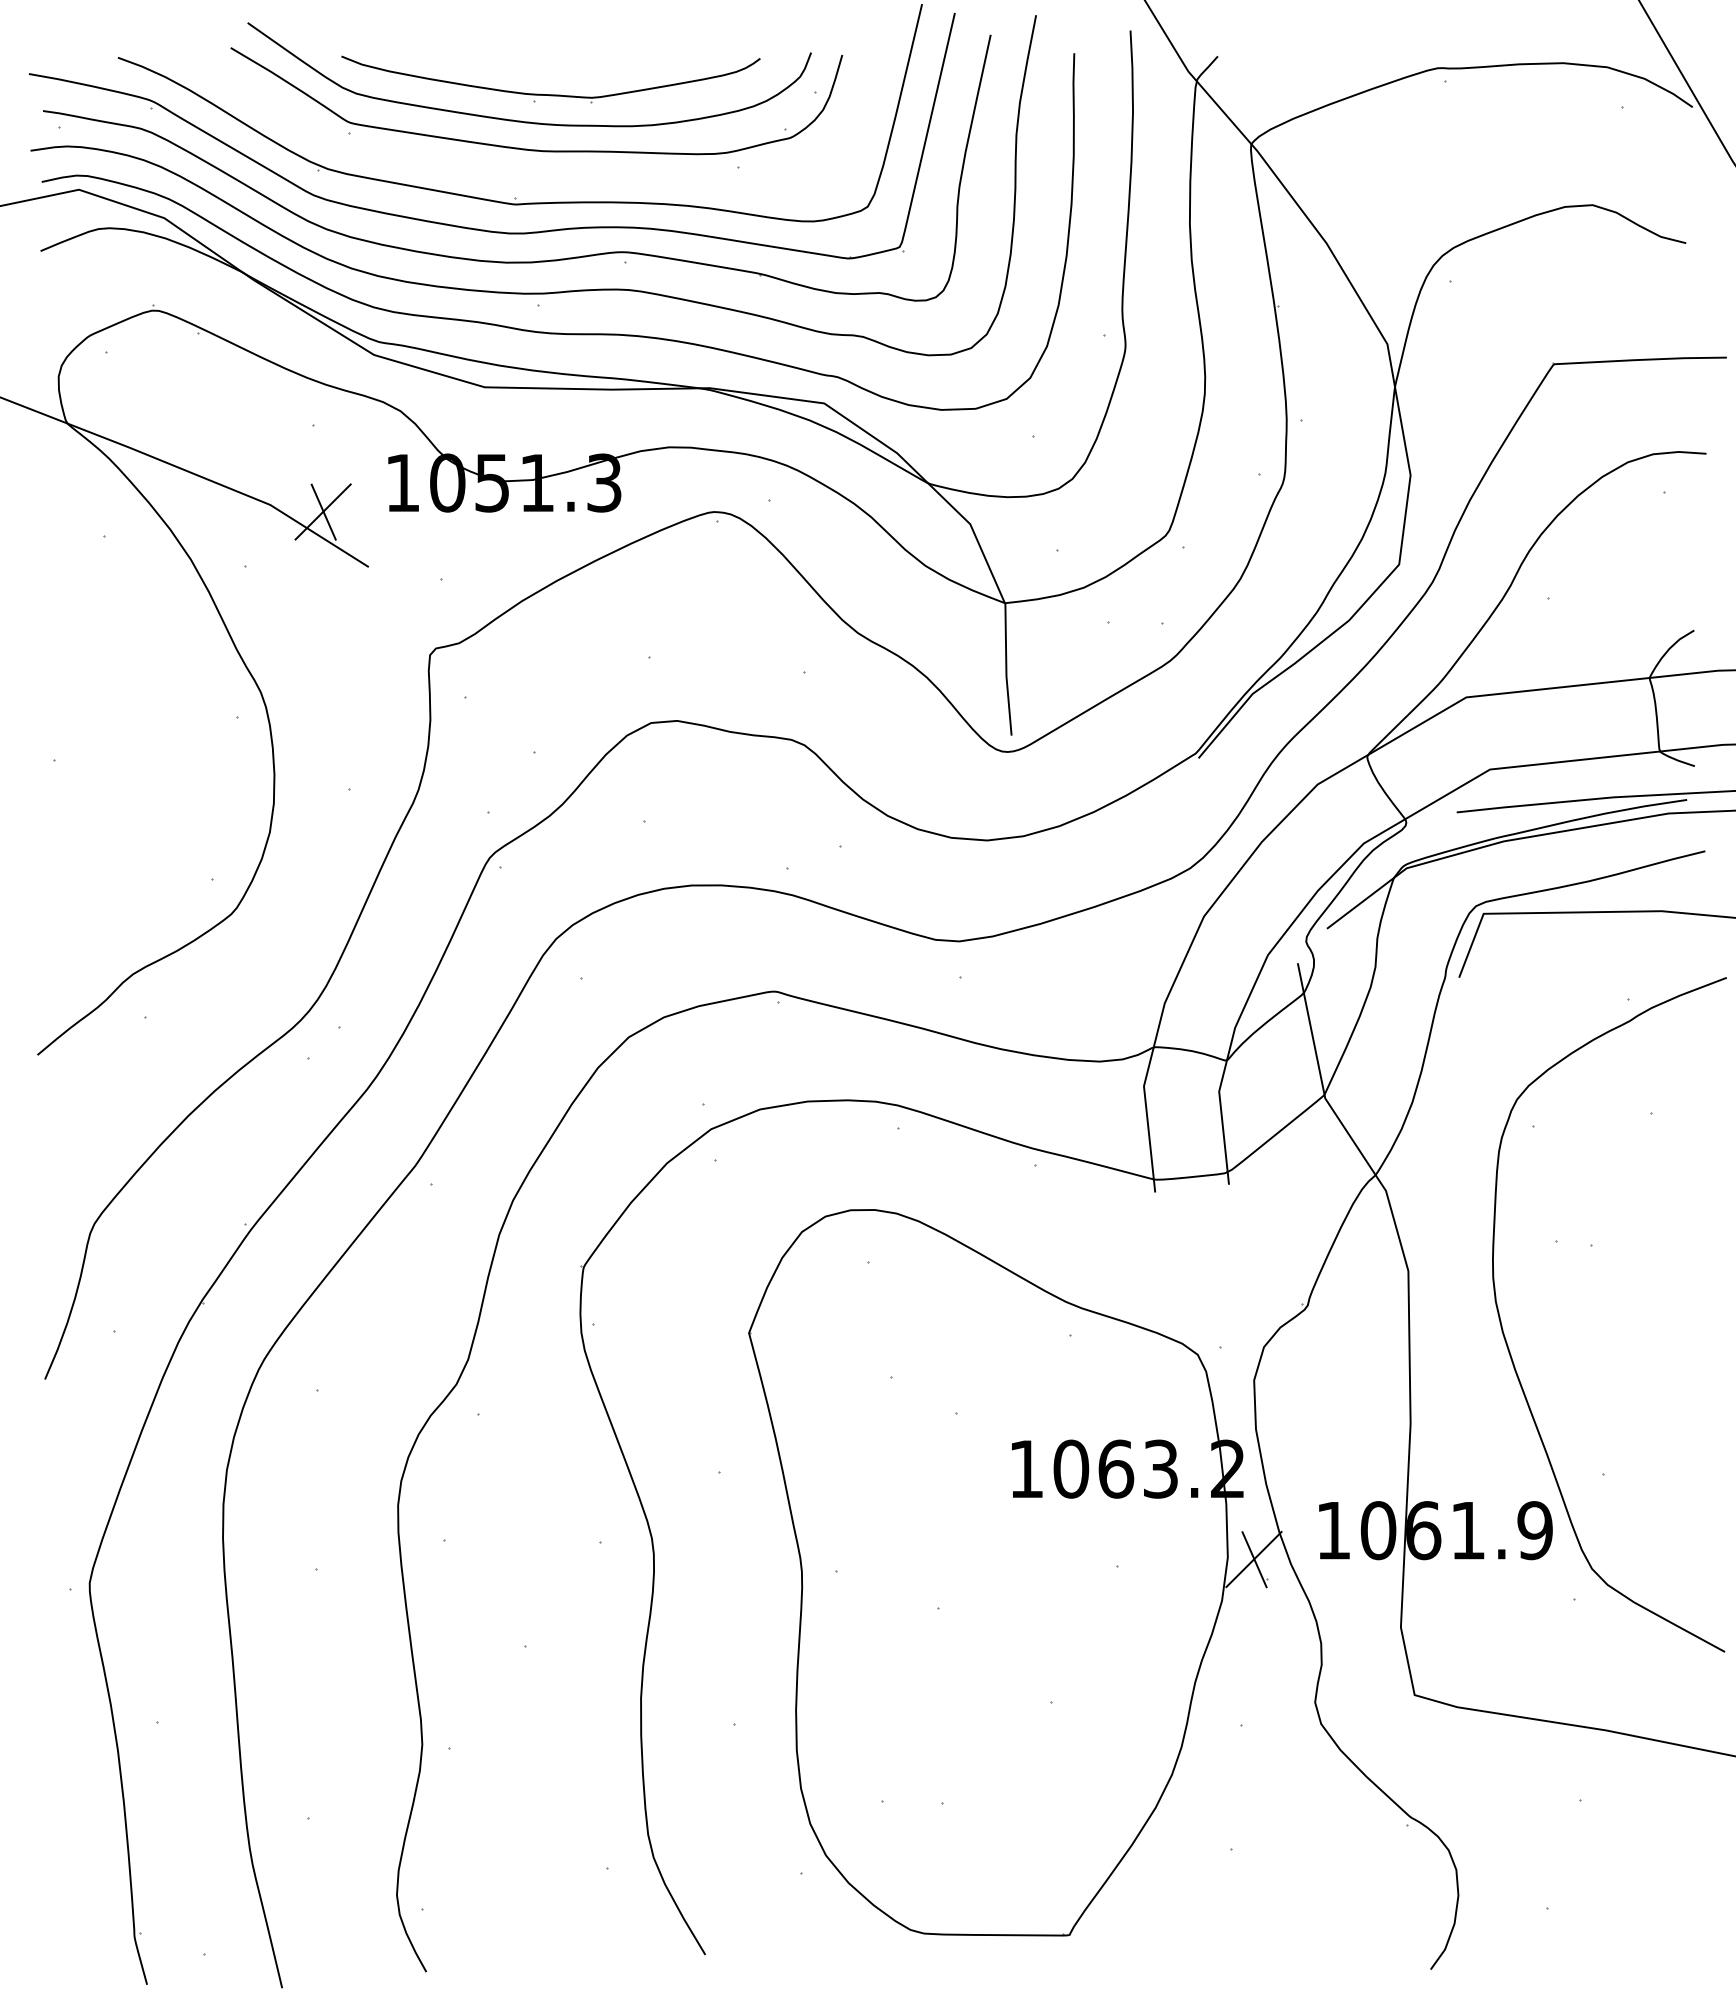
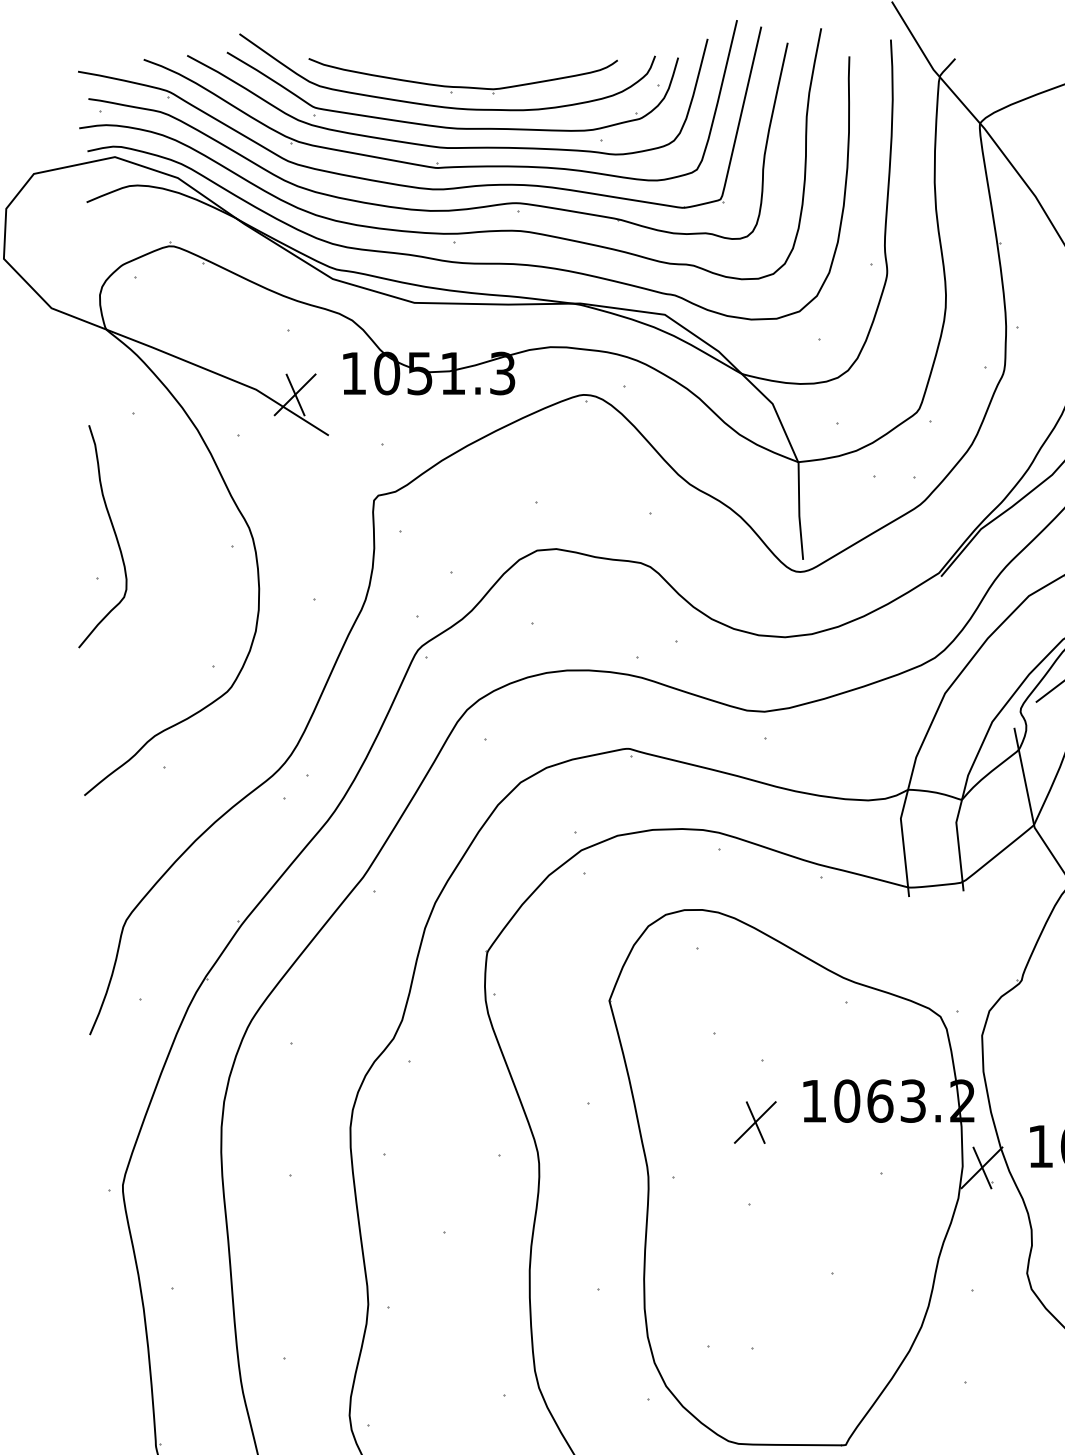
curve: (520, 175) -> (440, 146), added
curve: (78, 700) -> (114, 533), added
part: (946, 1497) -> (755, 1122), added

